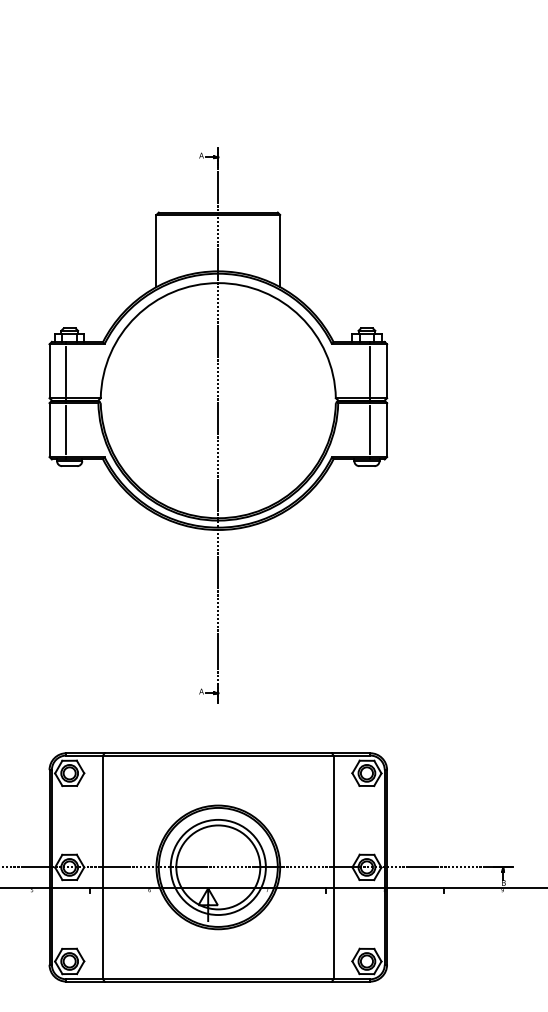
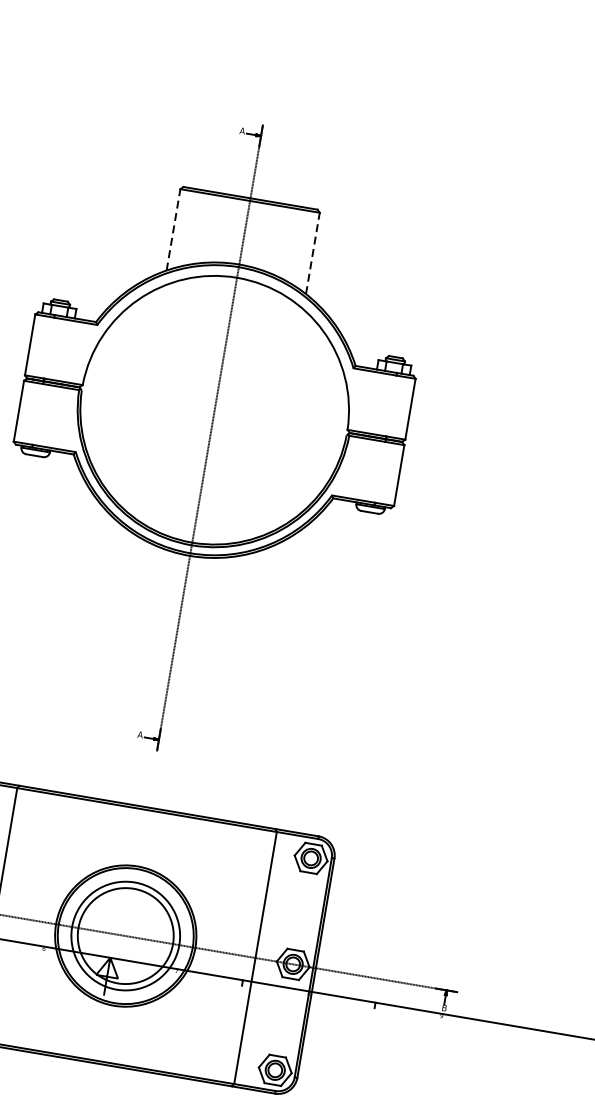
line: (156, 250) -> (173, 229), solid -> dashed
line: (280, 250) -> (313, 252), solid -> dashed
line: (66, 370) -> (49, 347), removed
line: (370, 370) -> (391, 405), removed
line: (66, 429) -> (38, 413), removed
line: (370, 429) -> (380, 471), removed

